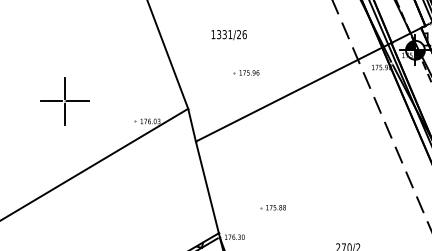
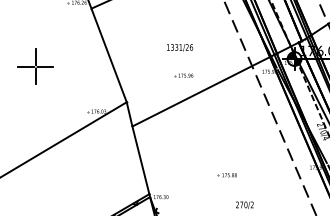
text: (229, 34) -> (180, 47), moved
part: (246, 72) -> (183, 75), moved
part: (64, 101) -> (35, 66), moved
part: (271, 207) -> (226, 175), moved

